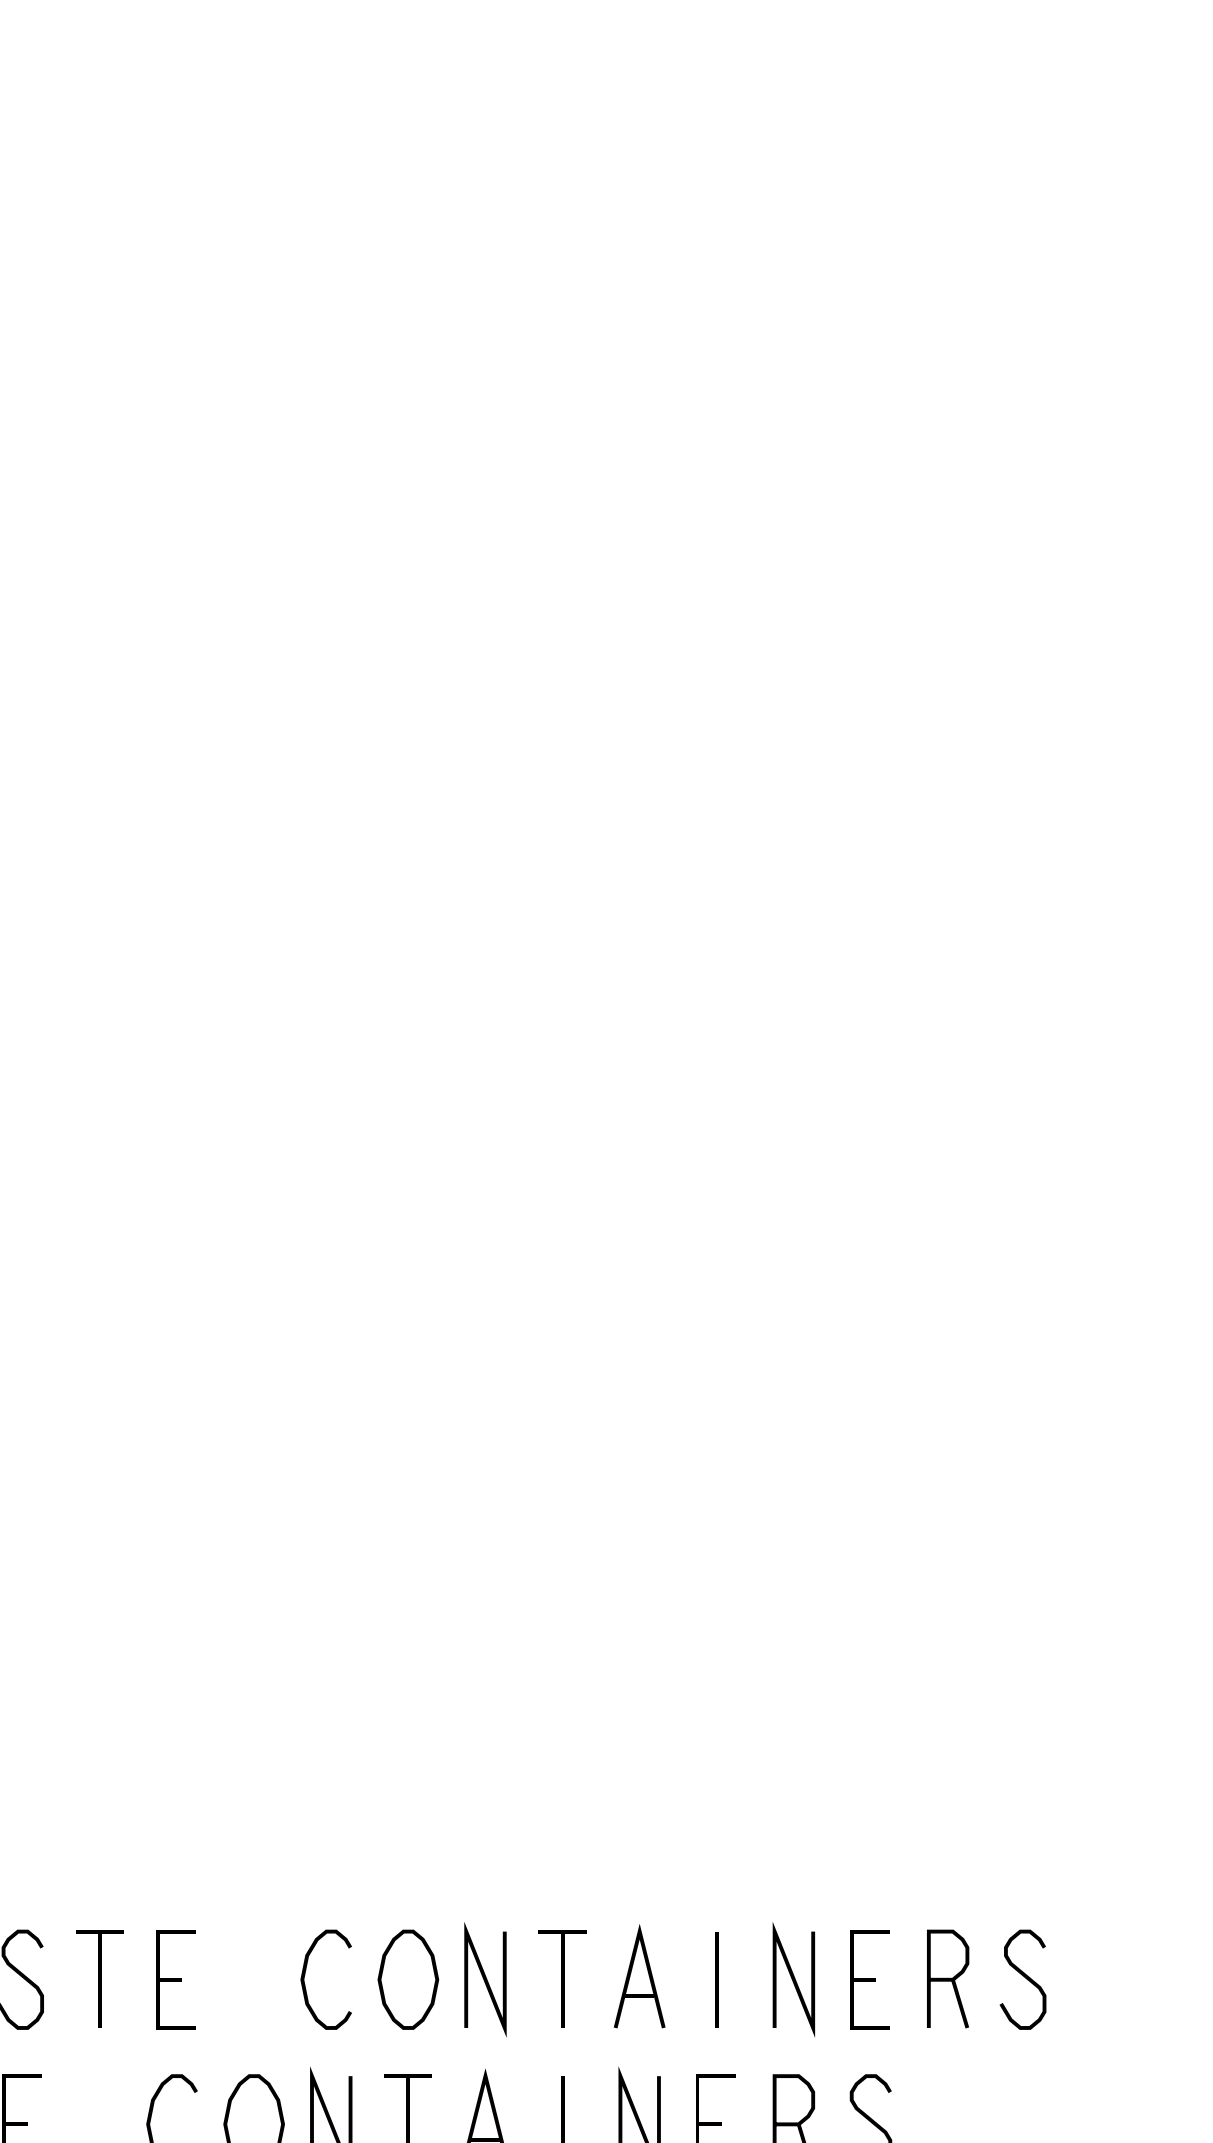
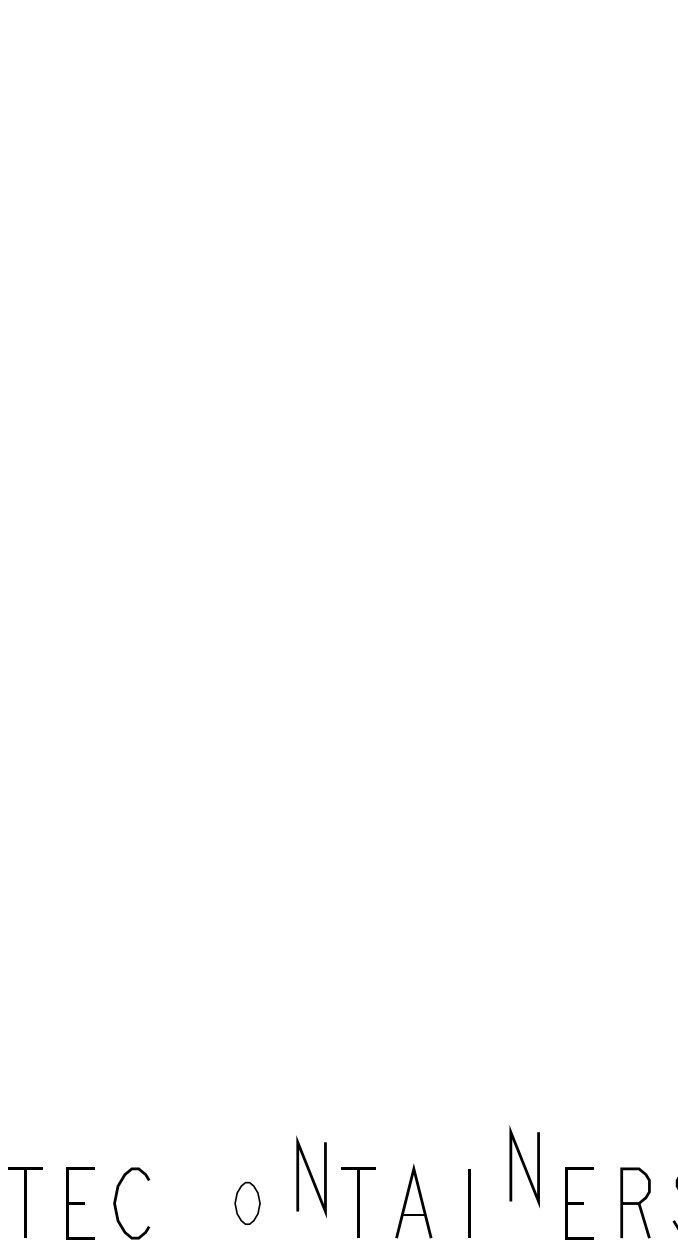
curve: (305, 1975) -> (116, 1200), moved
part: (408, 1979) -> (247, 1203), size x0.6
line: (485, 1979) -> (311, 1176), moved
line: (793, 1979) -> (524, 1166), moved

